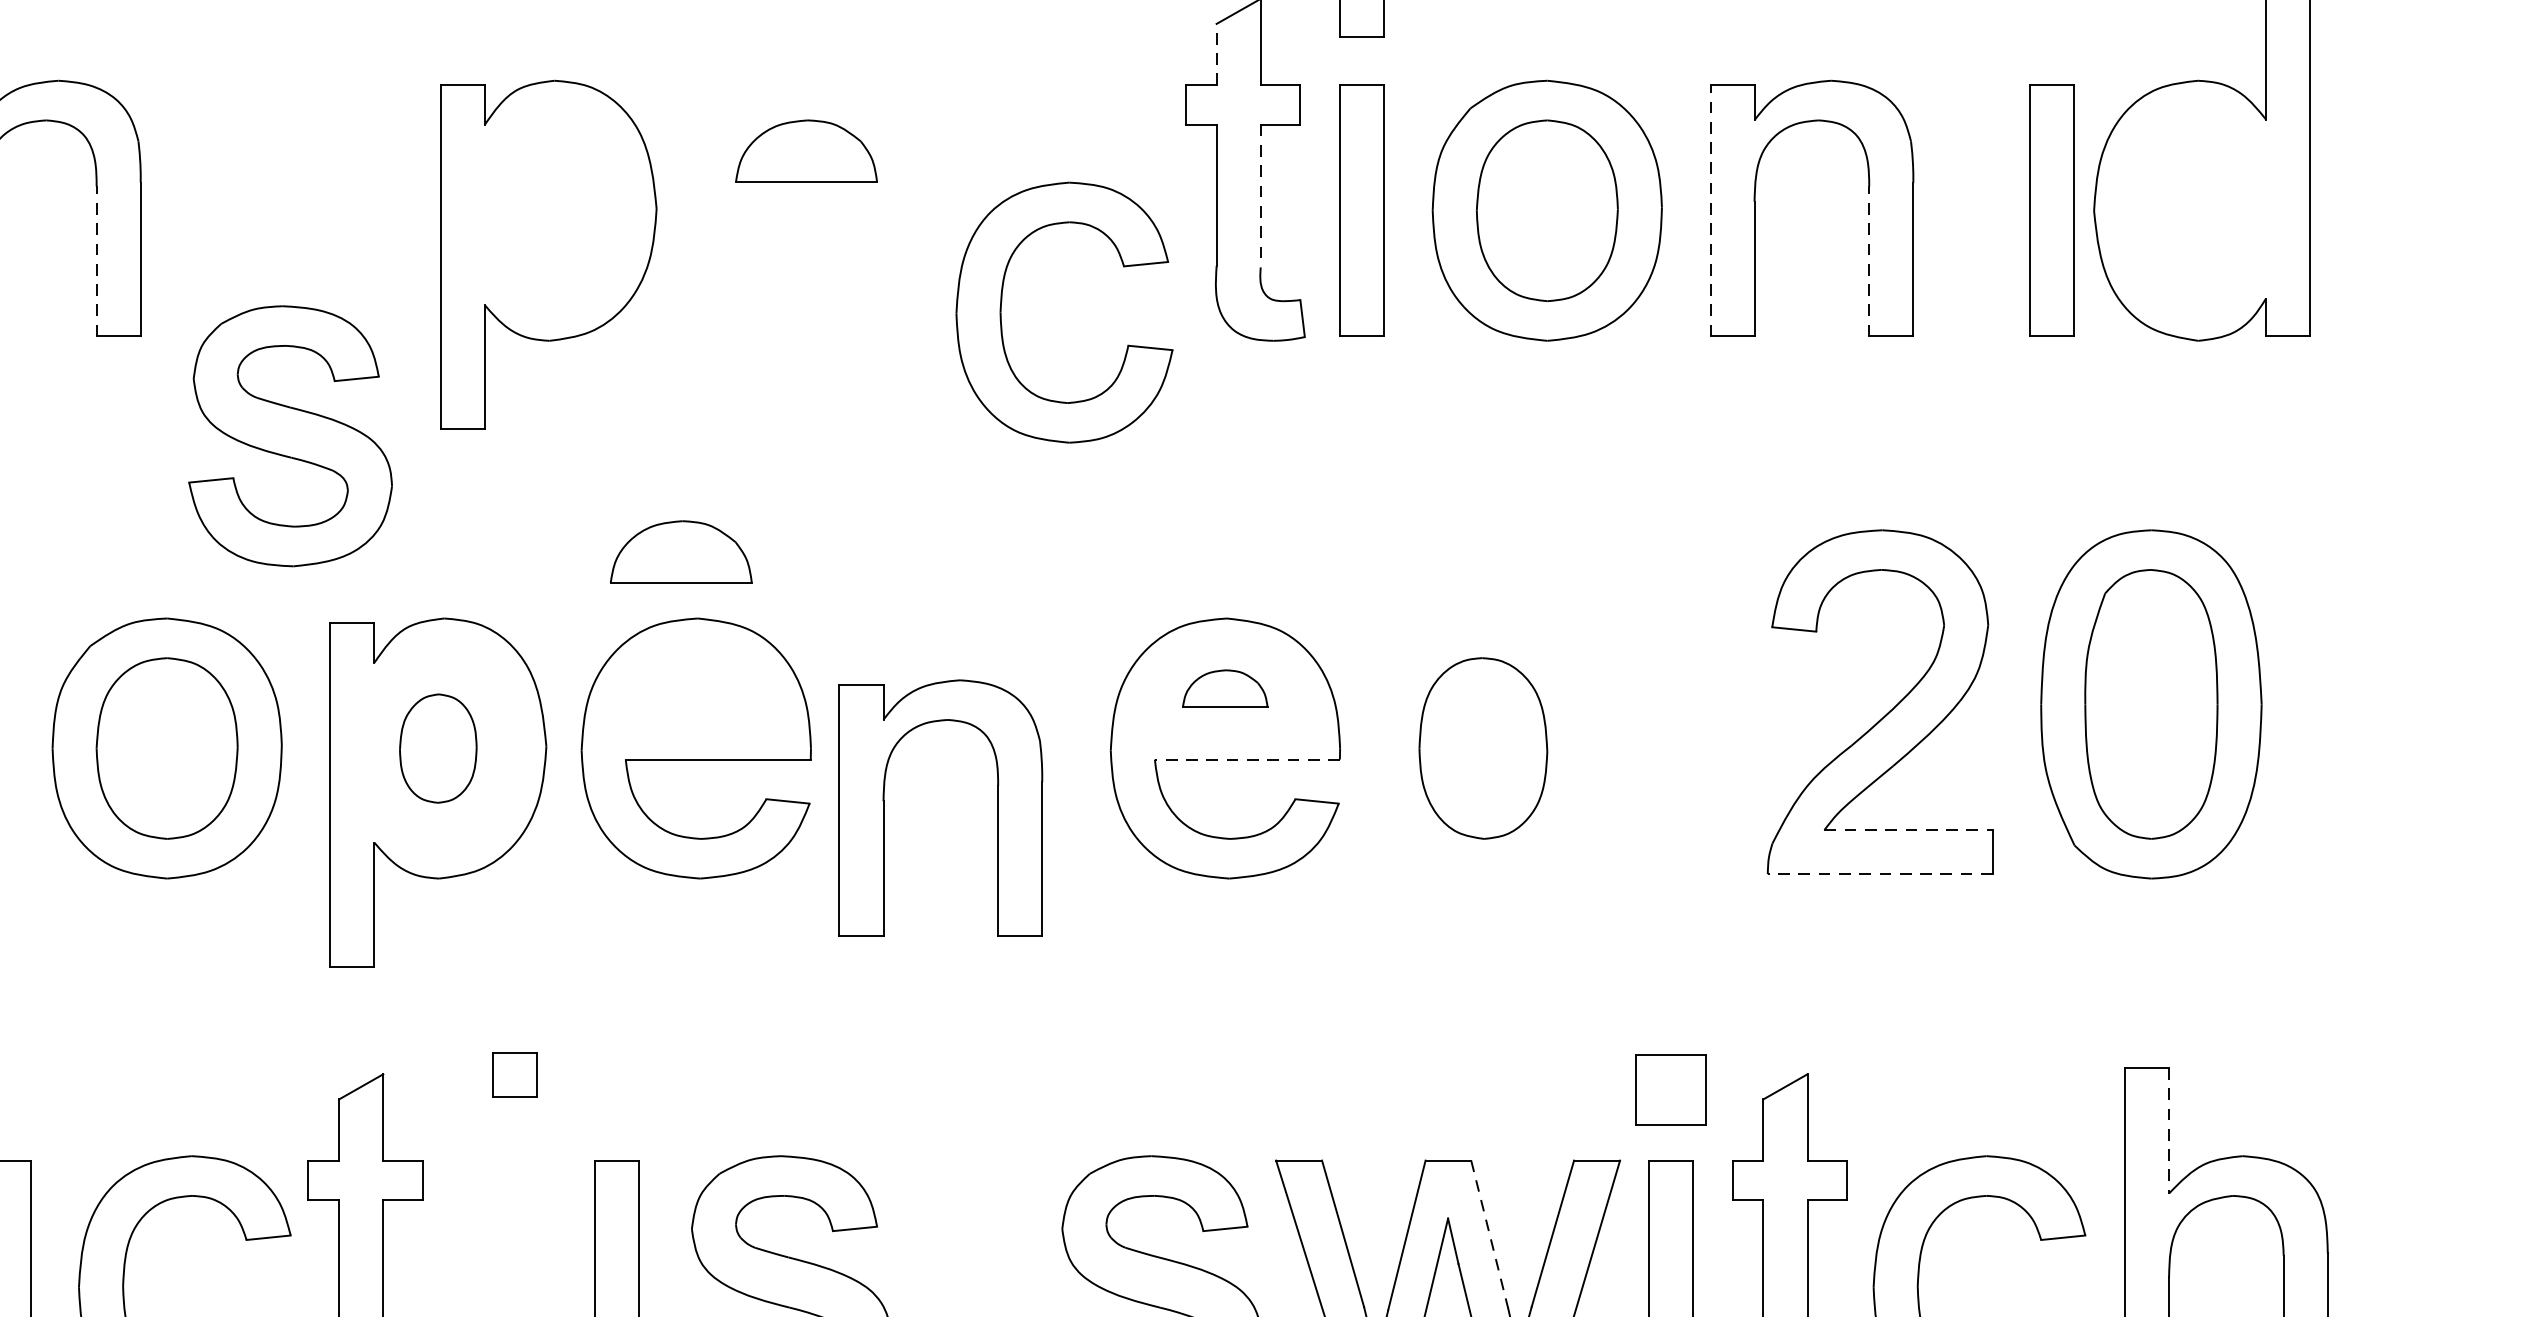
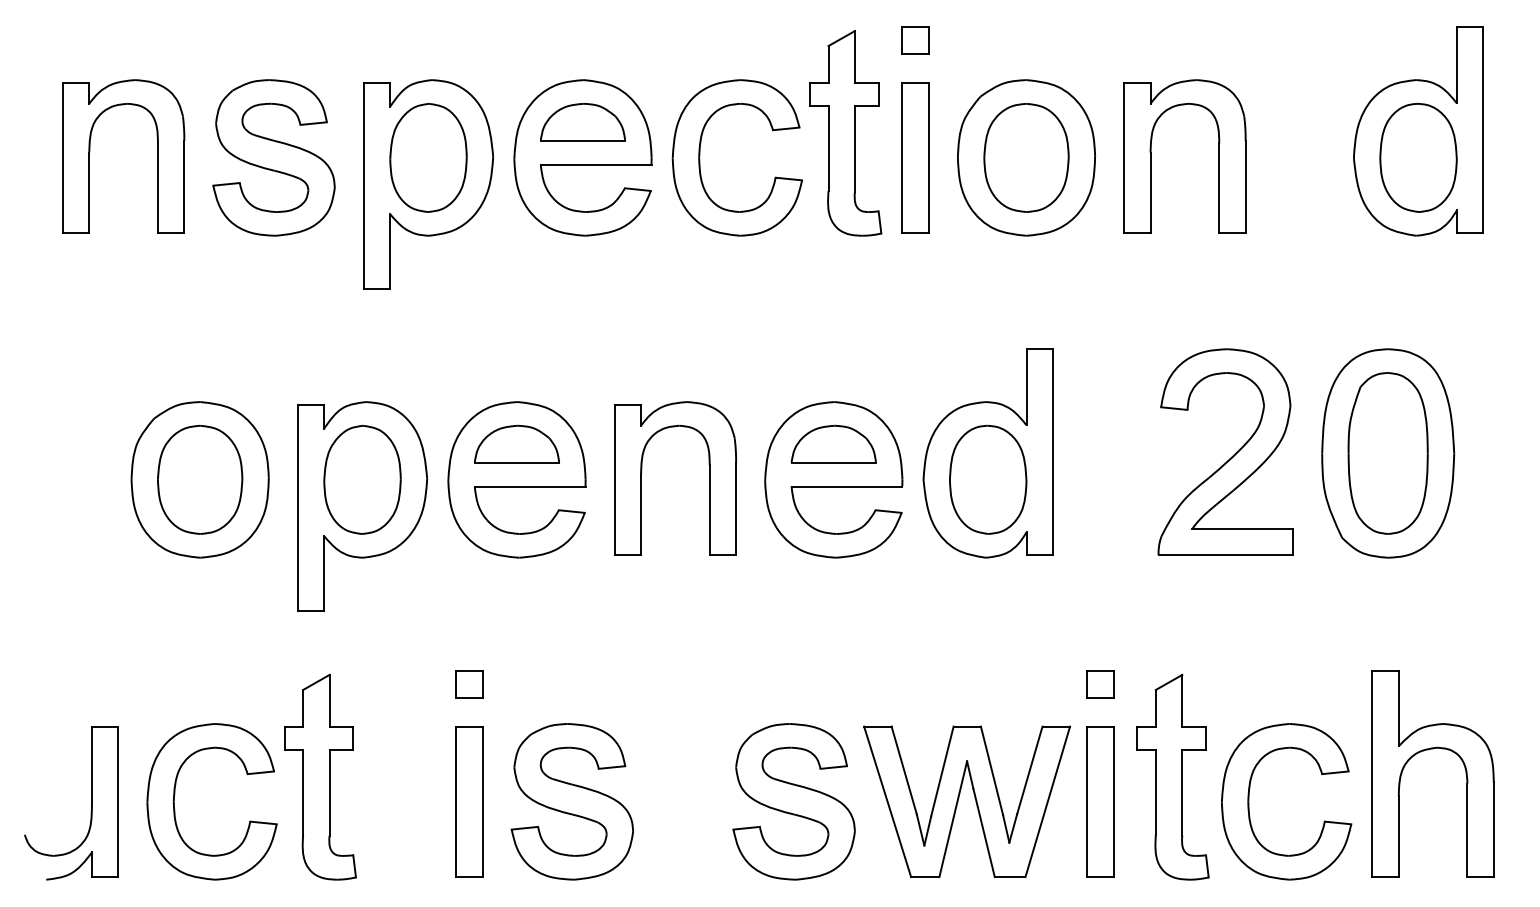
line: (1216, 53) -> (828, 63), dashed -> solid
line: (1260, 196) -> (854, 149), dashed -> solid
part: (548, 210) -> (428, 157), added
part: (805, 210) -> (582, 157), added
line: (1710, 210) -> (1124, 157), dashed -> solid
part: (2051, 210) -> (1328, 157), removed
part: (2202, 210) -> (1418, 157), added
line: (95, 261) -> (157, 188), dashed -> solid
line: (1869, 261) -> (1219, 188), dashed -> solid
part: (1002, 311) -> (700, 157), moved
part: (289, 435) -> (273, 157), moved
part: (680, 550) -> (516, 443), moved
part: (1224, 687) -> (833, 443), size x1.67
part: (1482, 704) -> (987, 453), added
part: (438, 747) -> (362, 479), size x1.67
line: (1246, 759) -> (846, 486), dashed -> solid
part: (885, 794) -> (642, 470), moved
line: (1909, 829) -> (1243, 528), dashed -> solid
line: (1879, 874) -> (1225, 555), dashed -> solid
part: (515, 1075) -> (469, 684), moved
part: (1670, 1090) -> (1100, 684), size x0.62
line: (2168, 1130) -> (1398, 708), dashed -> solid
line: (1490, 1233) -> (992, 770), dashed -> solid

